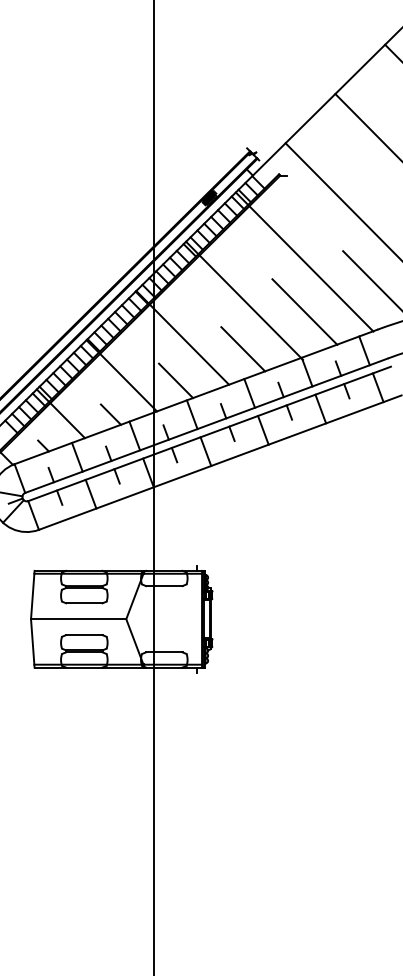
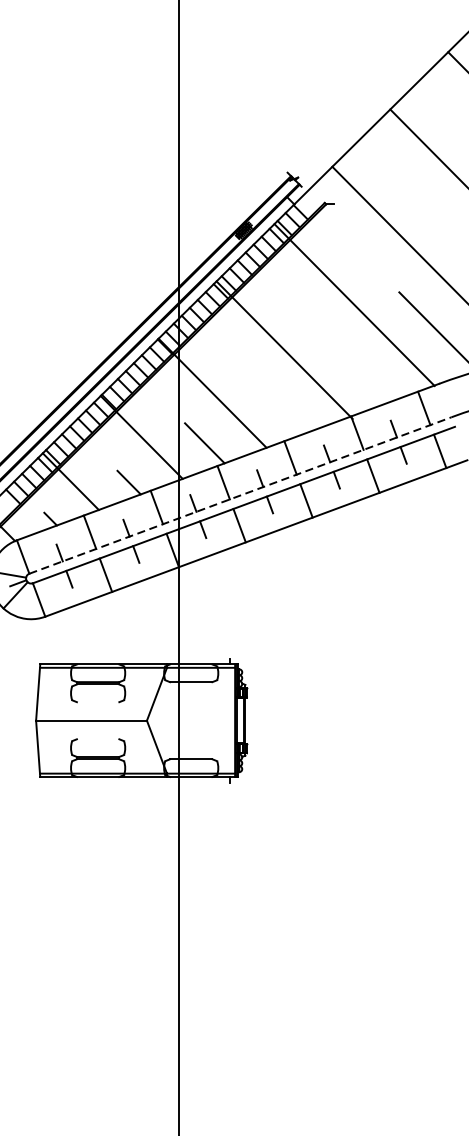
line: (304, 311) -> (354, 362), removed
line: (243, 349) -> (283, 406), removed
line: (207, 425) -> (241, 495), solid -> dashed
line: (84, 603) -> (98, 702), removed
line: (84, 635) -> (98, 739), removed

